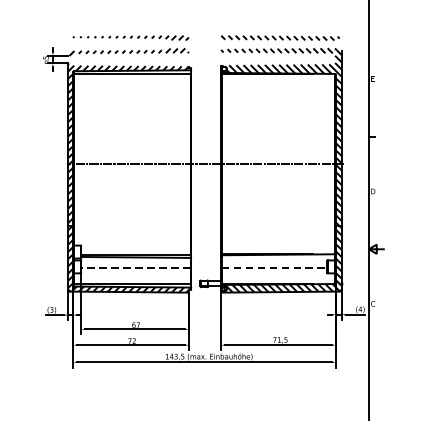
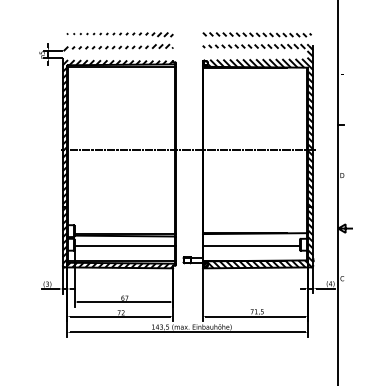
line: (275, 267) -> (252, 245), dashed -> solid
line: (135, 268) -> (124, 246), dashed -> solid

